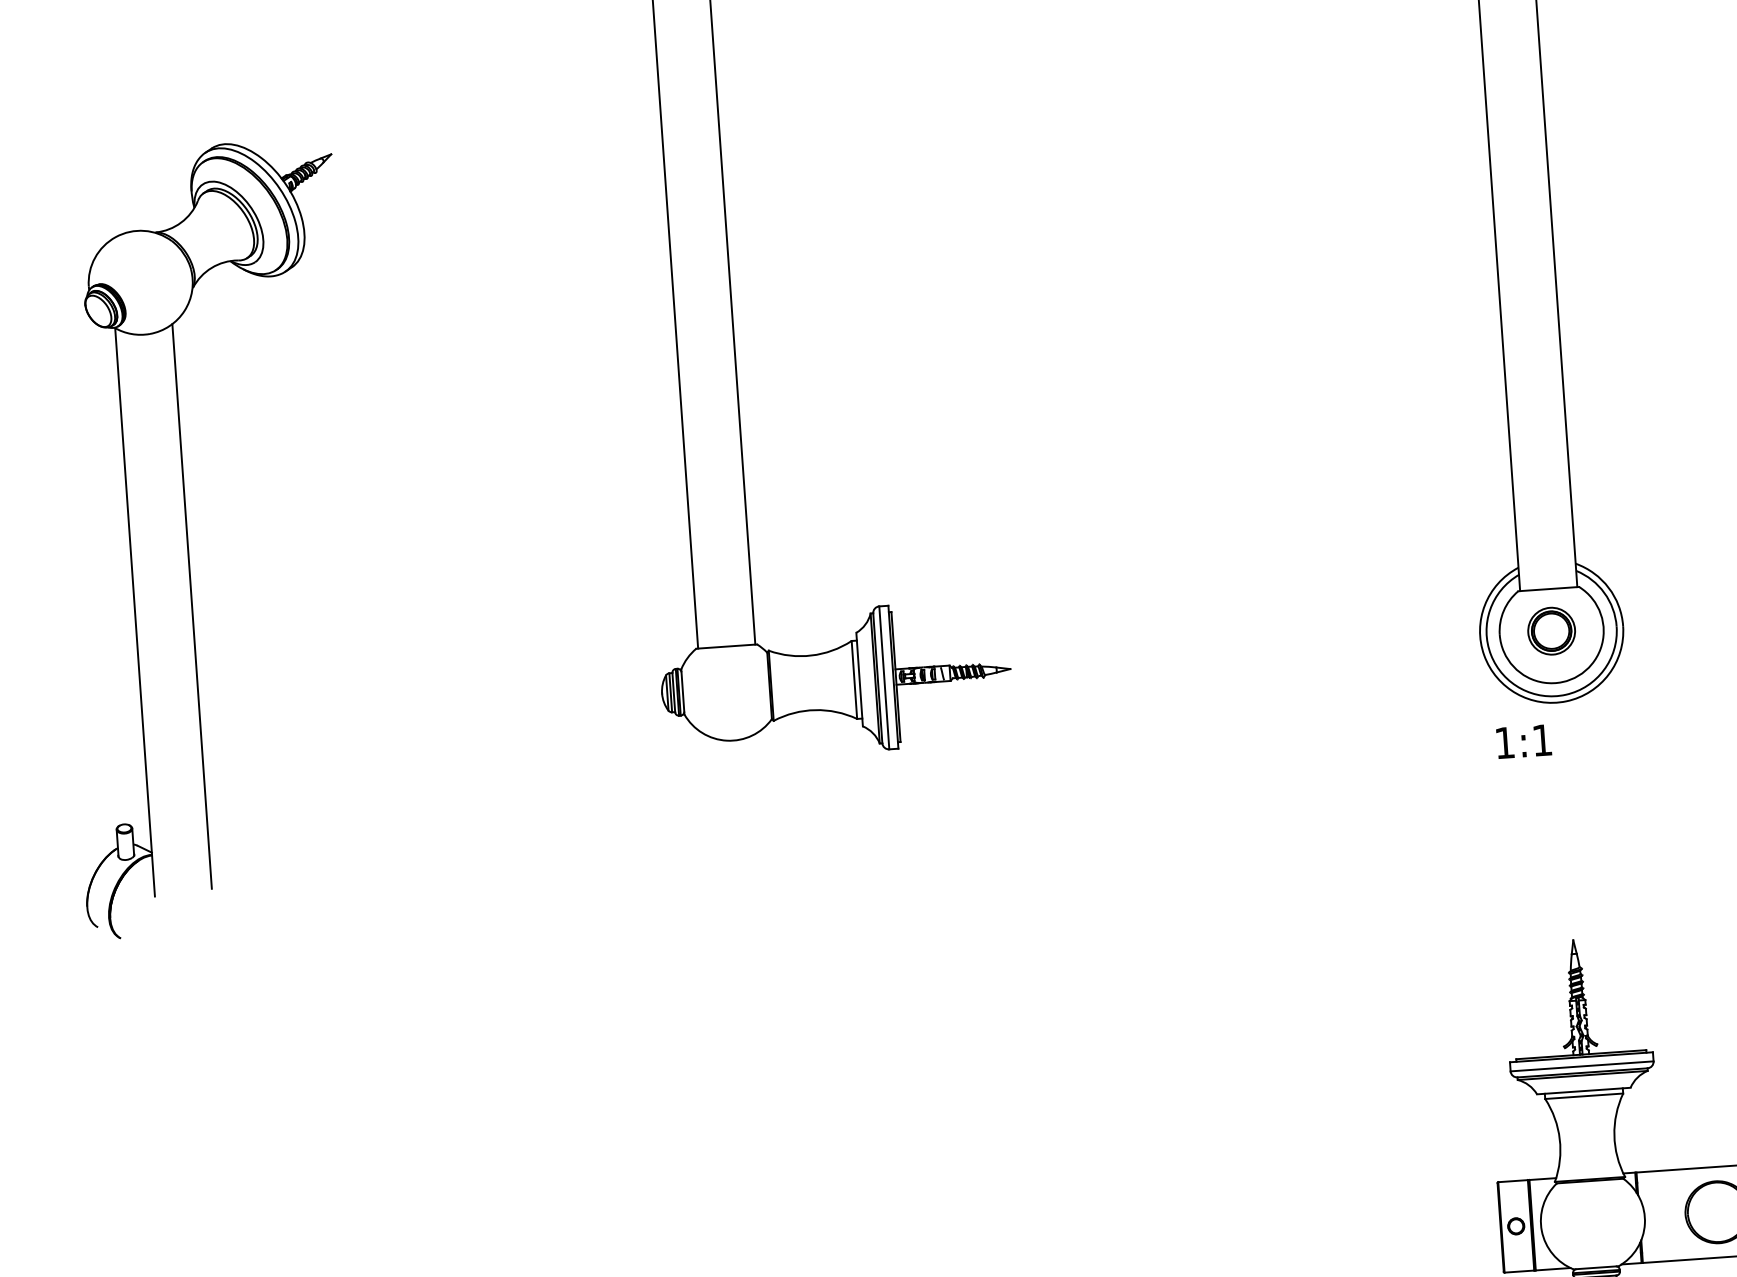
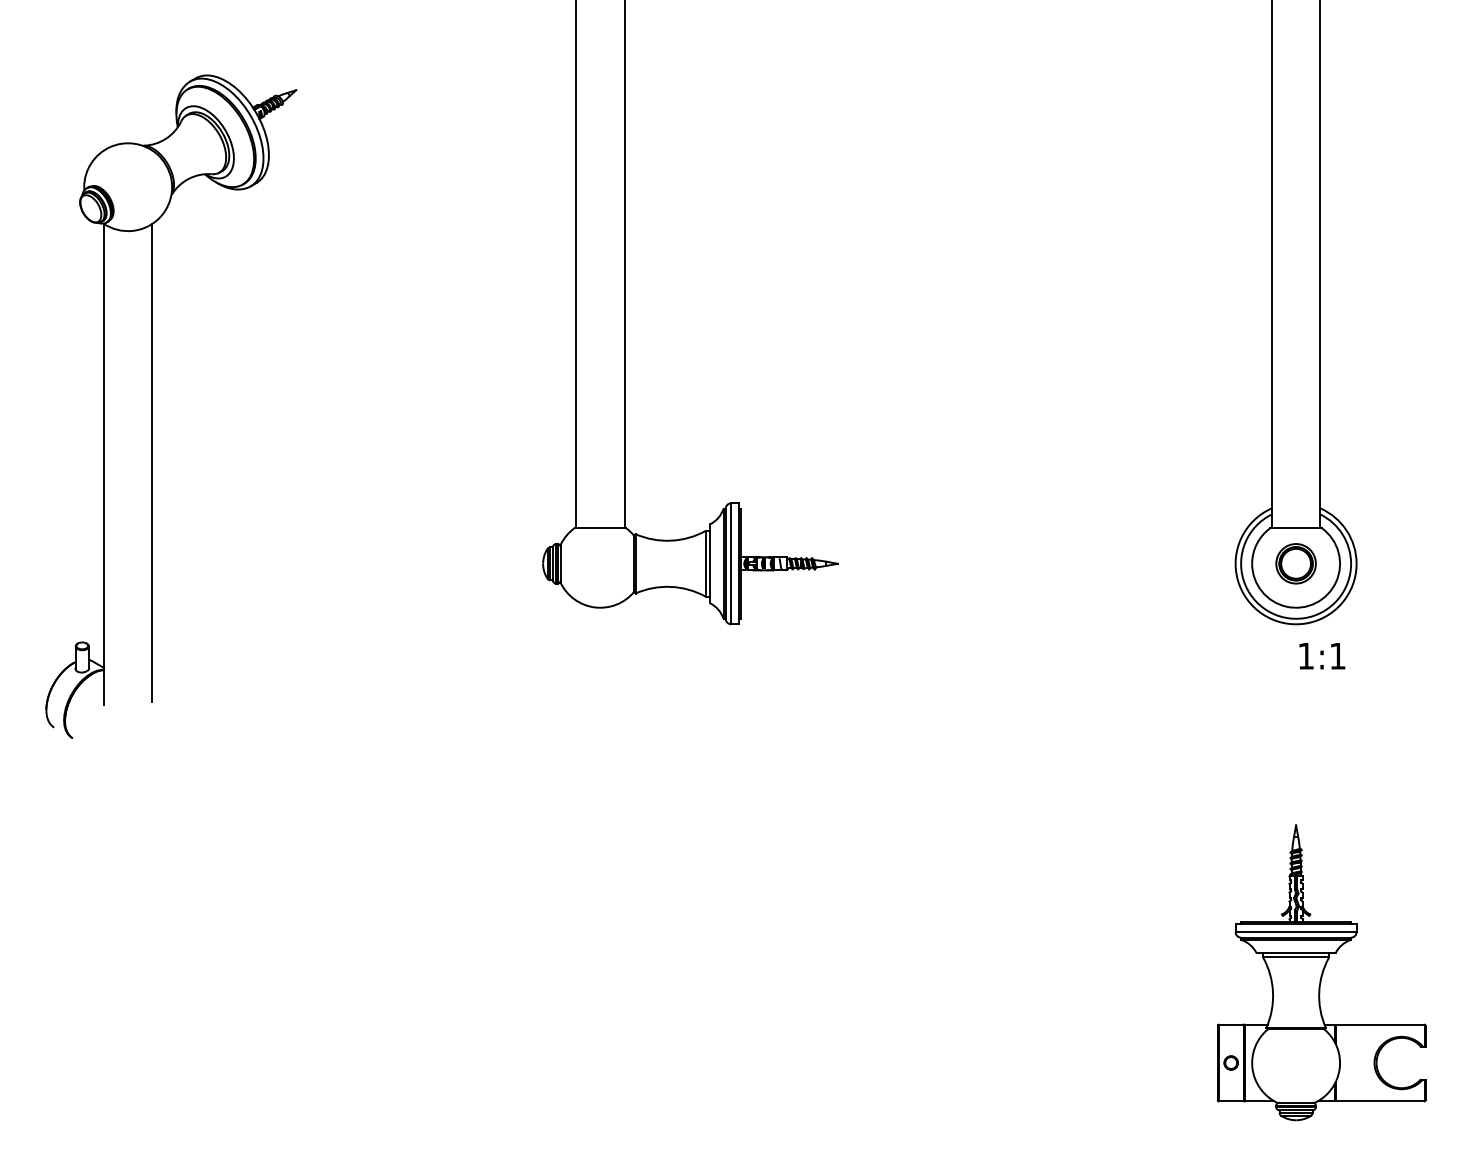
text: (1524, 741) -> (1322, 656), moved

